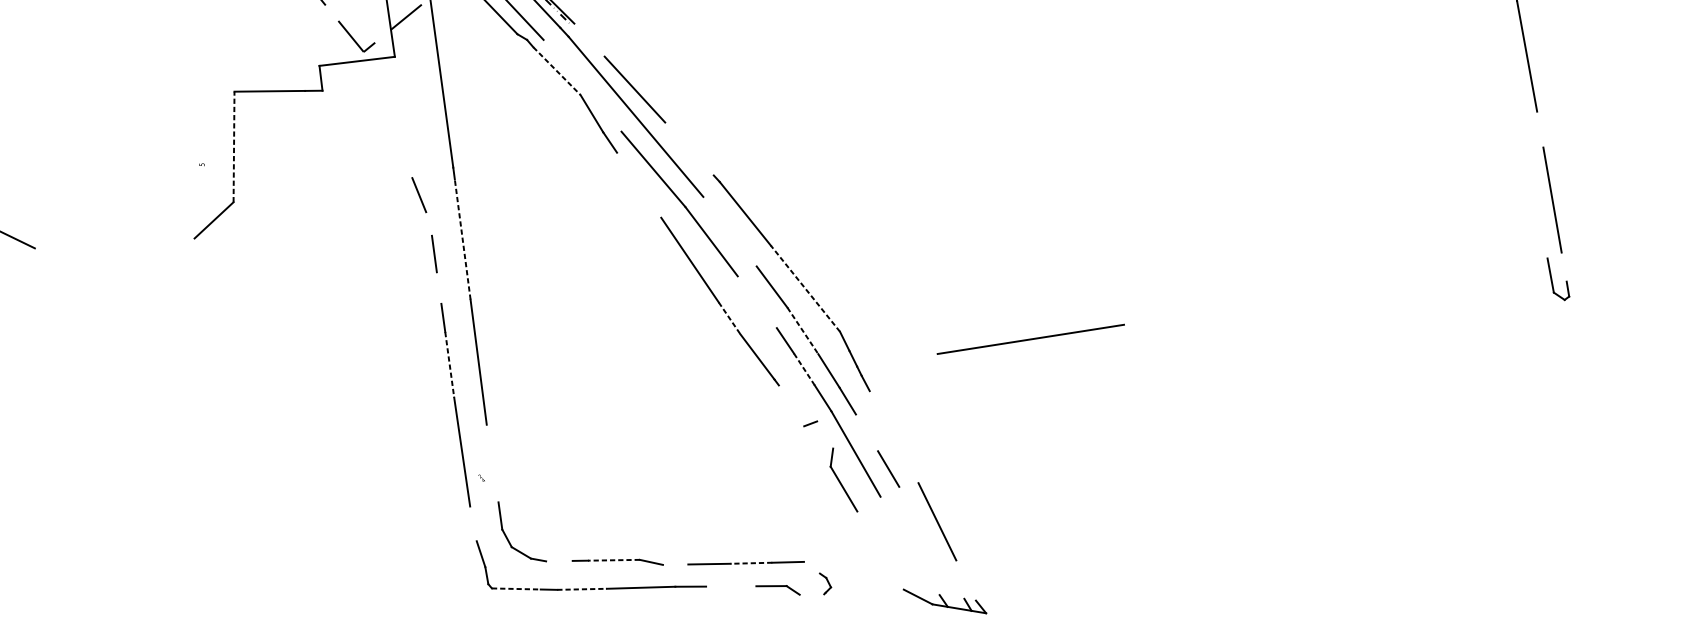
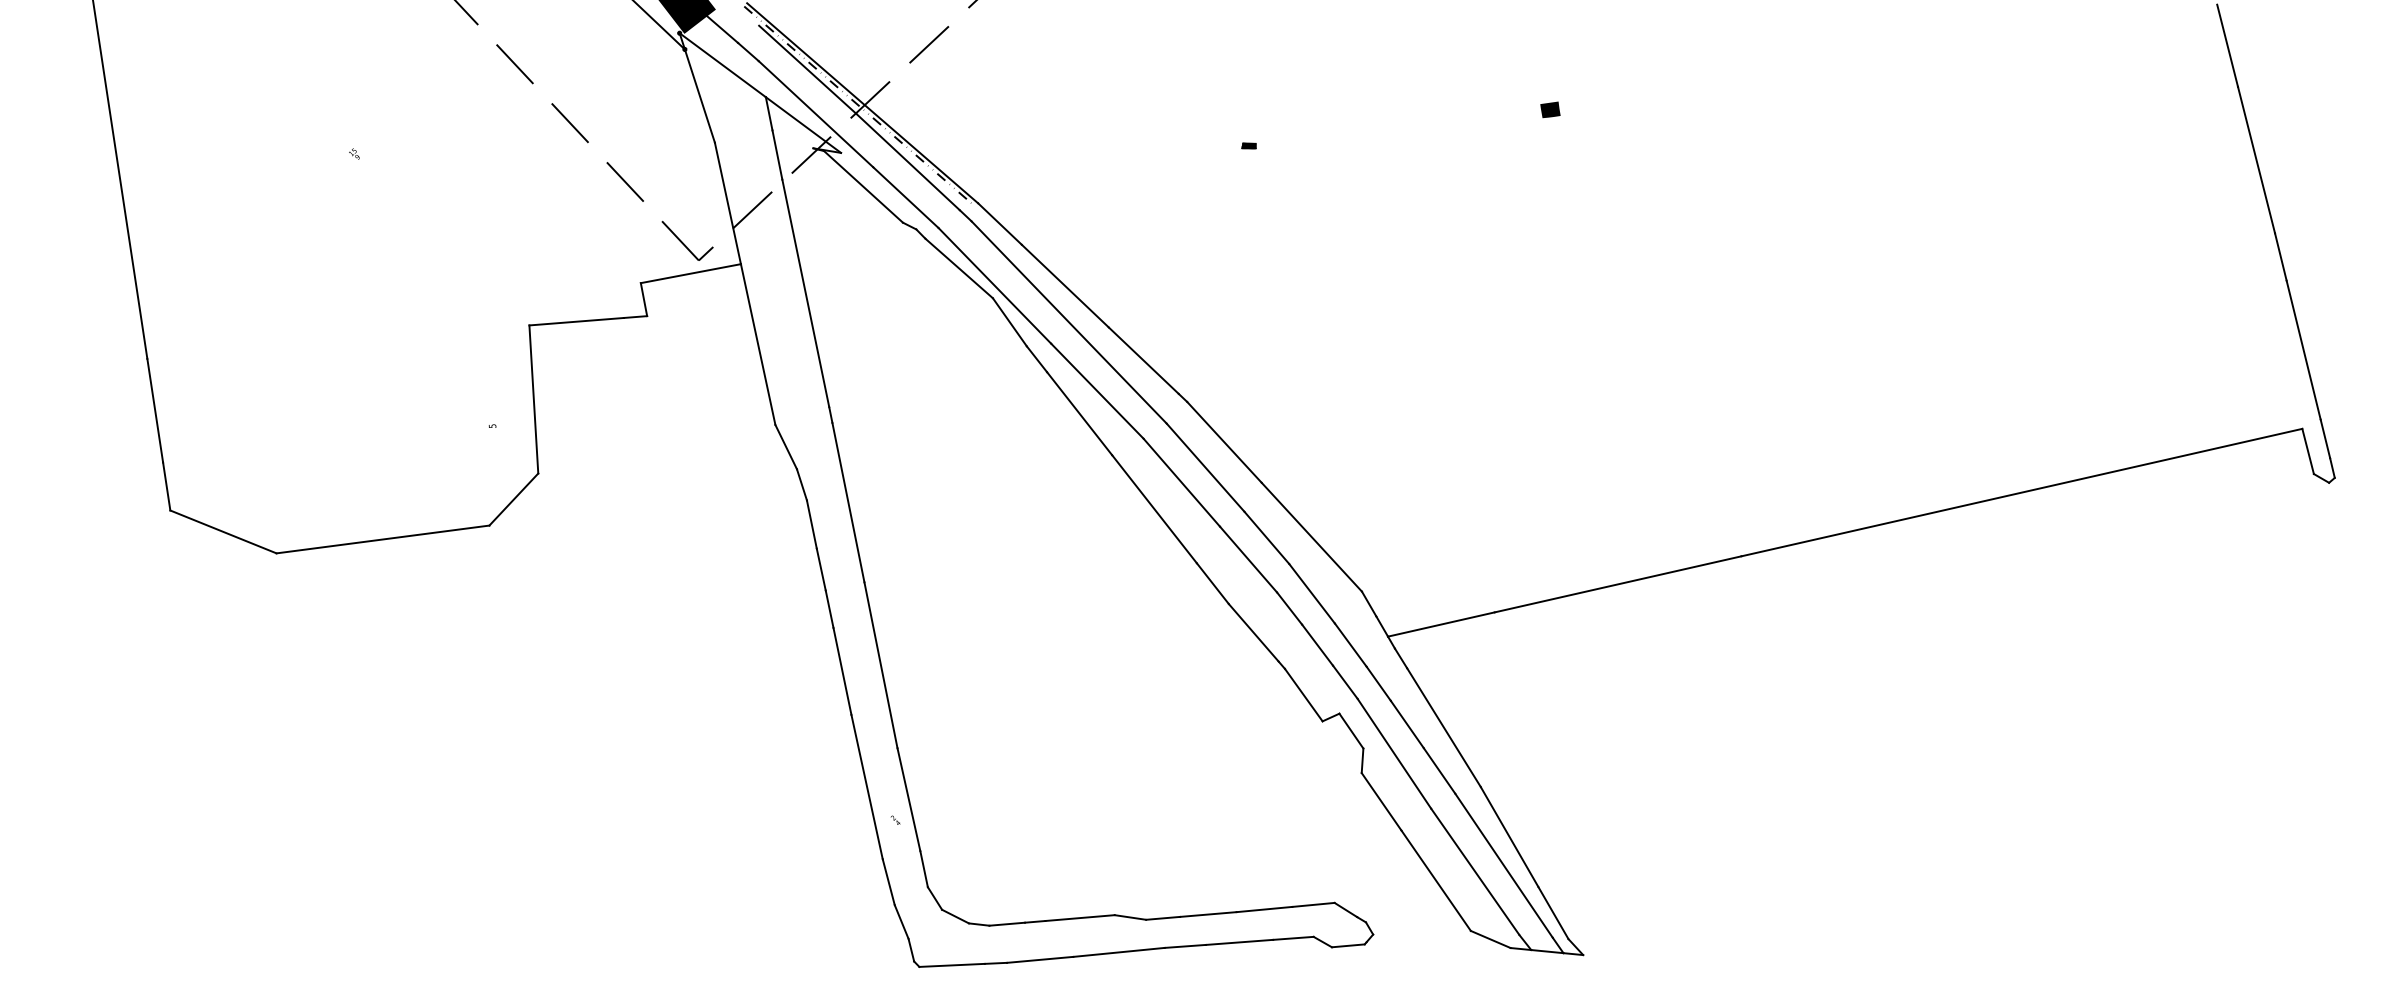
line: (589, 39) -> (999, 223), added
line: (557, 71) -> (959, 268), dashed -> solid
line: (582, 85) -> (994, 285), added
line: (403, 117) -> (757, 344), added
line: (1540, 129) -> (2280, 256), added
line: (233, 146) -> (533, 398), dashed -> solid
line: (689, 148) -> (1143, 360), added
line: (639, 185) -> (1079, 413), added
line: (428, 223) -> (801, 484), added
line: (730, 231) -> (1205, 467), added
line: (462, 239) -> (848, 502), dashed -> solid
line: (114, 243) -> (382, 539), added
line: (1564, 266) -> (2325, 438), added
line: (438, 287) -> (820, 569), added
line: (805, 288) -> (1311, 536), dashed -> solid
line: (1335, 291) -> (2021, 492), added
line: (757, 302) -> (1248, 559), added
line: (729, 318) -> (1212, 583), dashed -> solid
line: (803, 331) -> (1312, 594), dashed -> solid
line: (897, 360) -> (1441, 624), added
line: (449, 364) -> (842, 671), dashed -> solid
line: (804, 369) -> (1317, 645), dashed -> solid
line: (791, 405) -> (1303, 694), added
line: (866, 432) -> (1406, 724), added
line: (825, 434) -> (1351, 730), added
line: (893, 436) -> (1443, 727), added
line: (492, 463) -> (908, 799), added
line: (473, 524) -> (888, 882), added
line: (931, 542) -> (1503, 865), added
line: (910, 545) -> (1475, 871), added
line: (880, 550) -> (1435, 880), added
line: (559, 560) -> (1007, 923), added
line: (614, 560) -> (1080, 918), dashed -> solid
line: (751, 563) -> (1264, 909), dashed -> solid
line: (675, 564) -> (1163, 917), added
line: (811, 567) -> (1345, 909), added
line: (966, 580) -> (1553, 913), added
line: (731, 585) -> (1239, 941), added
line: (516, 589) -> (952, 965), dashed -> solid
line: (582, 589) -> (1040, 959), dashed -> solid
line: (811, 594) -> (1347, 945), added

